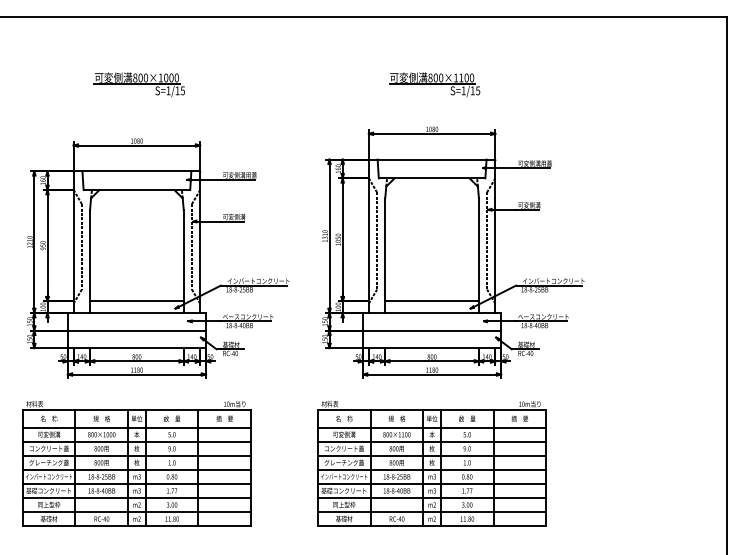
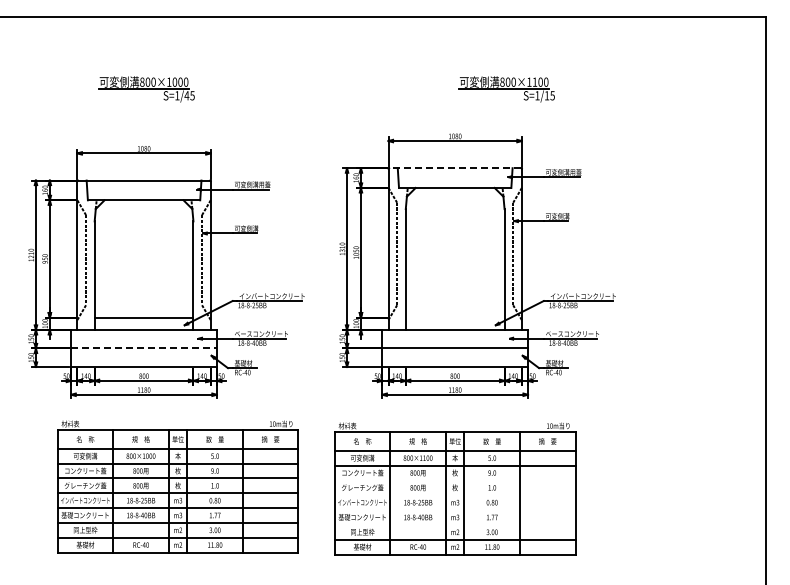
part: (434, 84) -> (506, 89), moved
text: (177, 90) -> (186, 95), S=1/15 -> S=1/45
line: (431, 159) -> (454, 168), solid -> dashed
line: (431, 301) -> (454, 317), removed
line: (137, 330) -> (144, 348), solid -> dashed
line: (431, 455) -> (454, 480), removed
part: (136, 463) -> (177, 486), moved
line: (431, 470) -> (454, 495), removed
line: (431, 484) -> (454, 510), removed
line: (431, 497) -> (454, 524), removed

